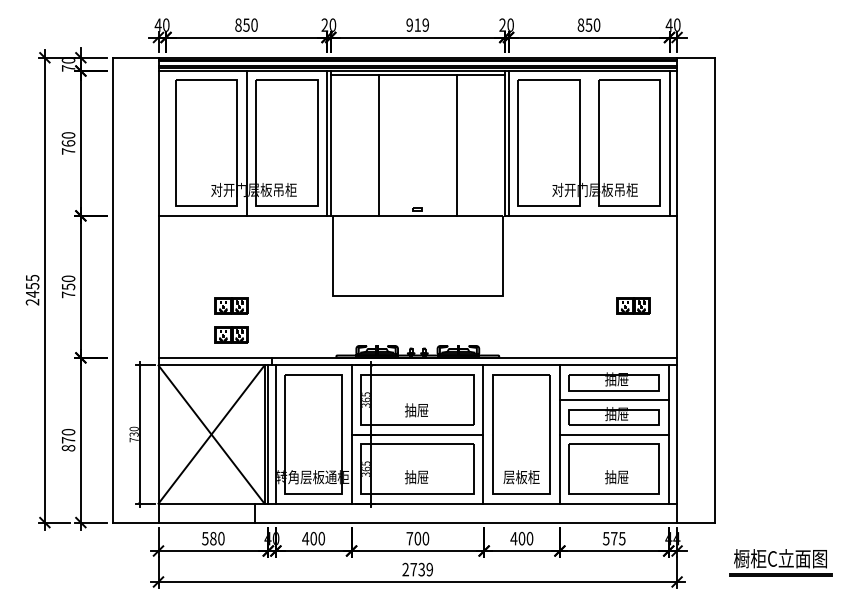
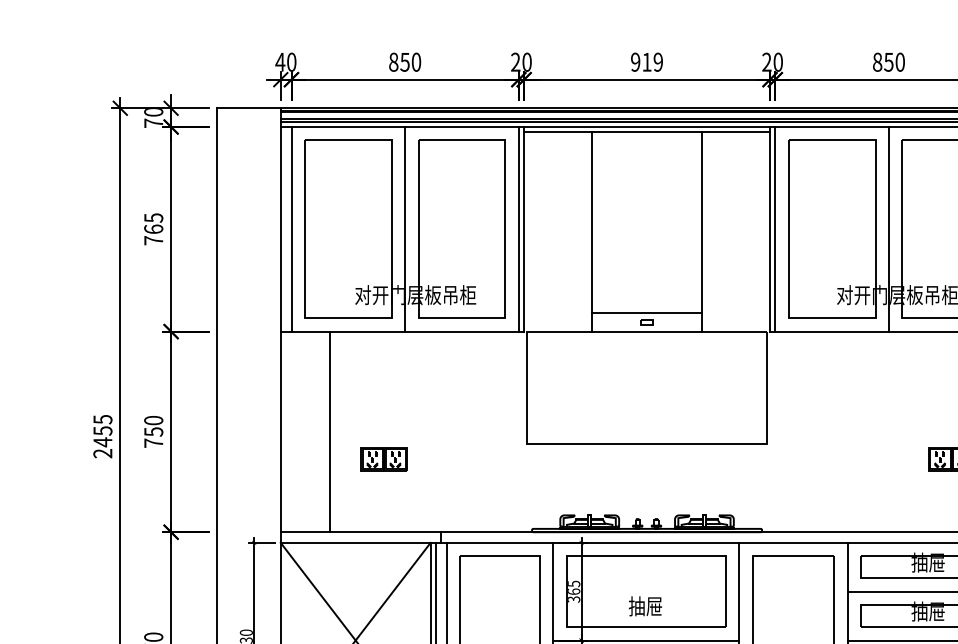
text: (68, 135) -> (153, 218), 760 -> 765
line: (166, 143) -> (292, 229), added
line: (589, 143) -> (889, 229), added
line: (417, 202) -> (646, 312), added
line: (193, 286) -> (330, 431), added
part: (231, 334) -> (383, 499), removed

